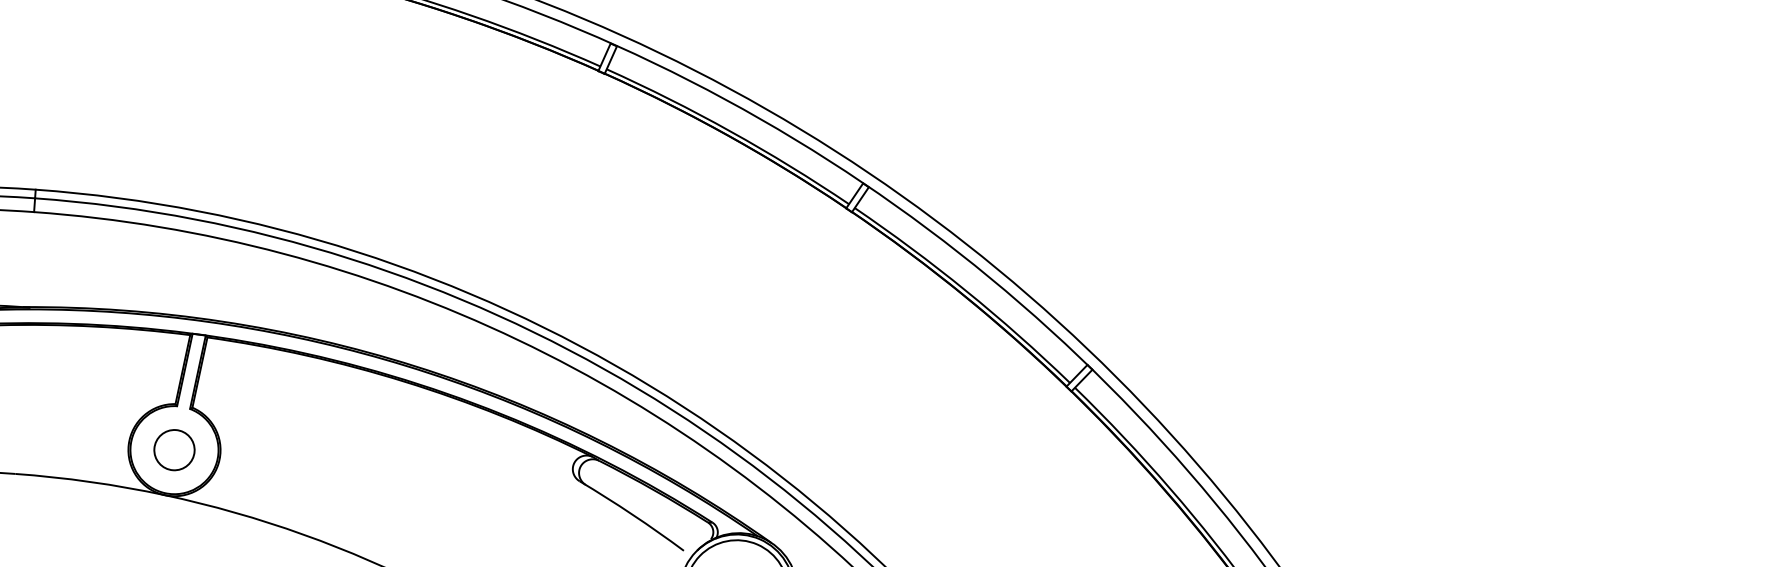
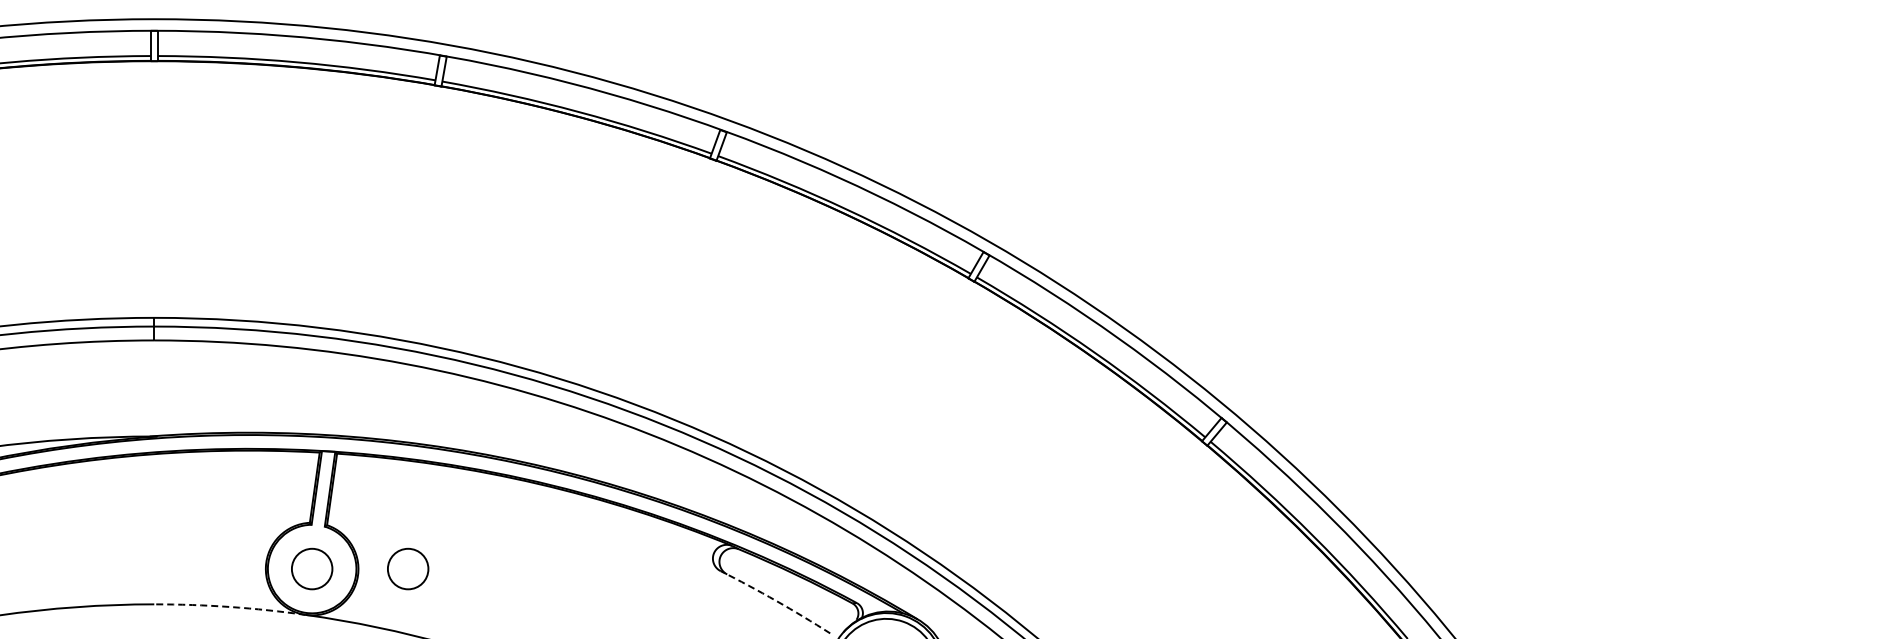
circle: (270, 456) -> (408, 568), added
arc: (90, 482) -> (230, 607), solid -> dashed
arc: (632, 514) -> (776, 600), solid -> dashed

